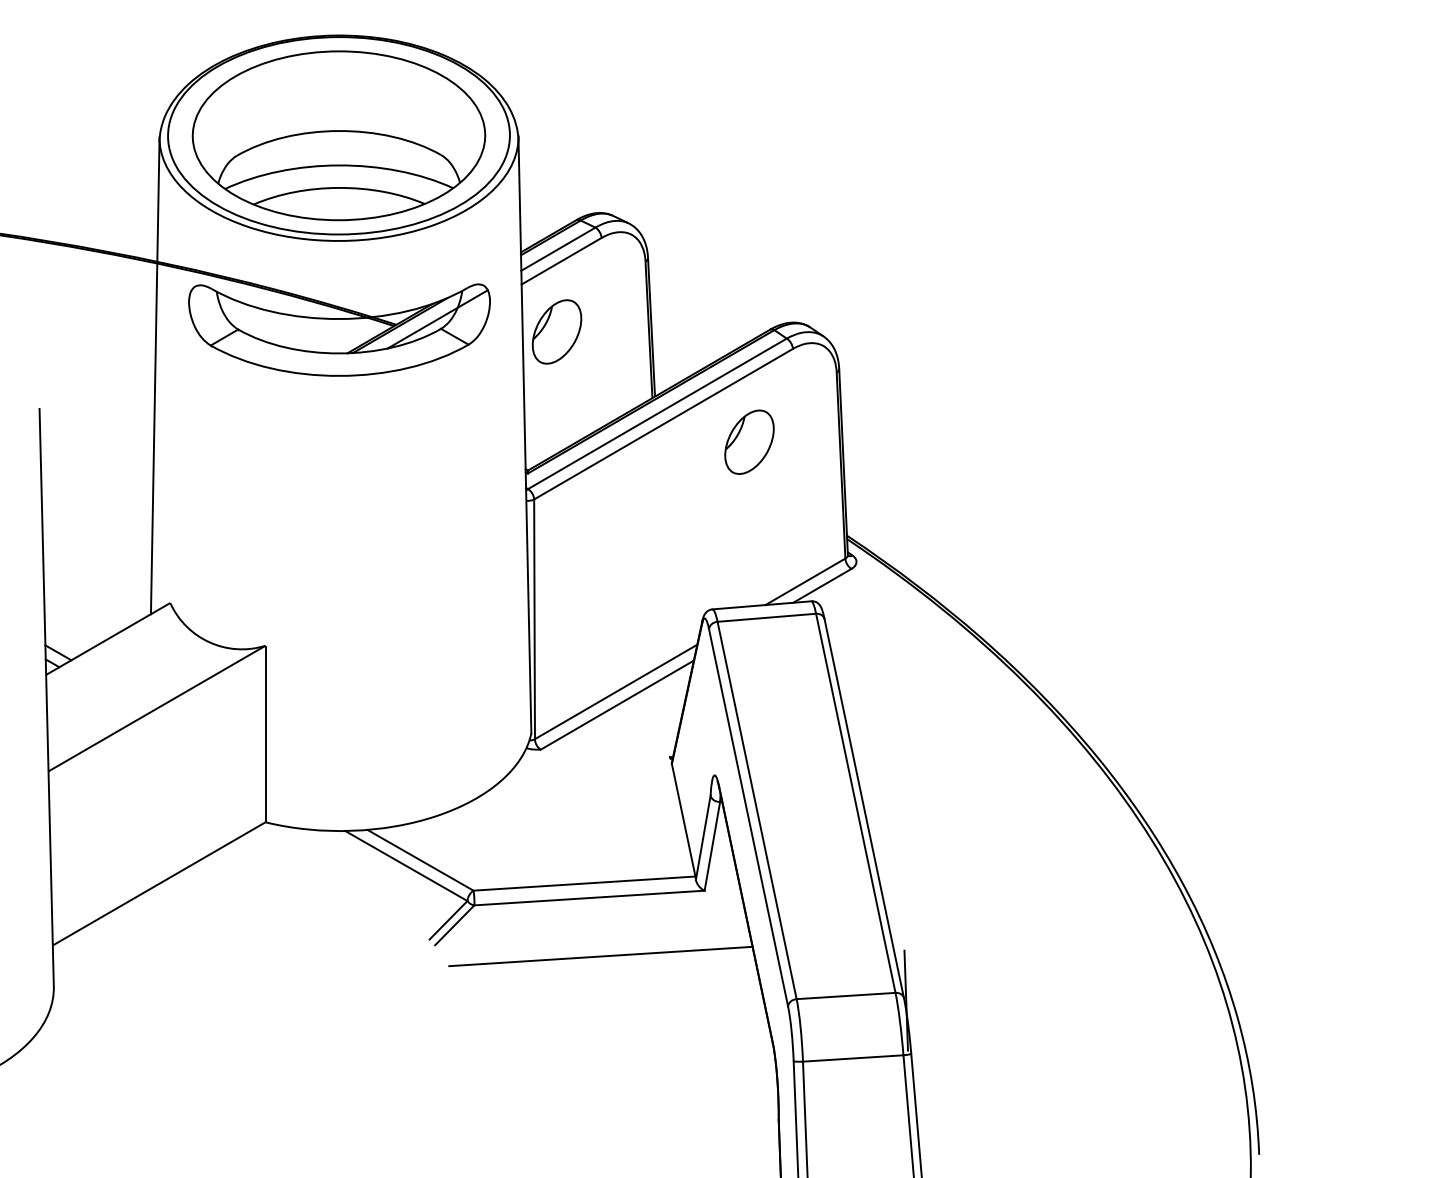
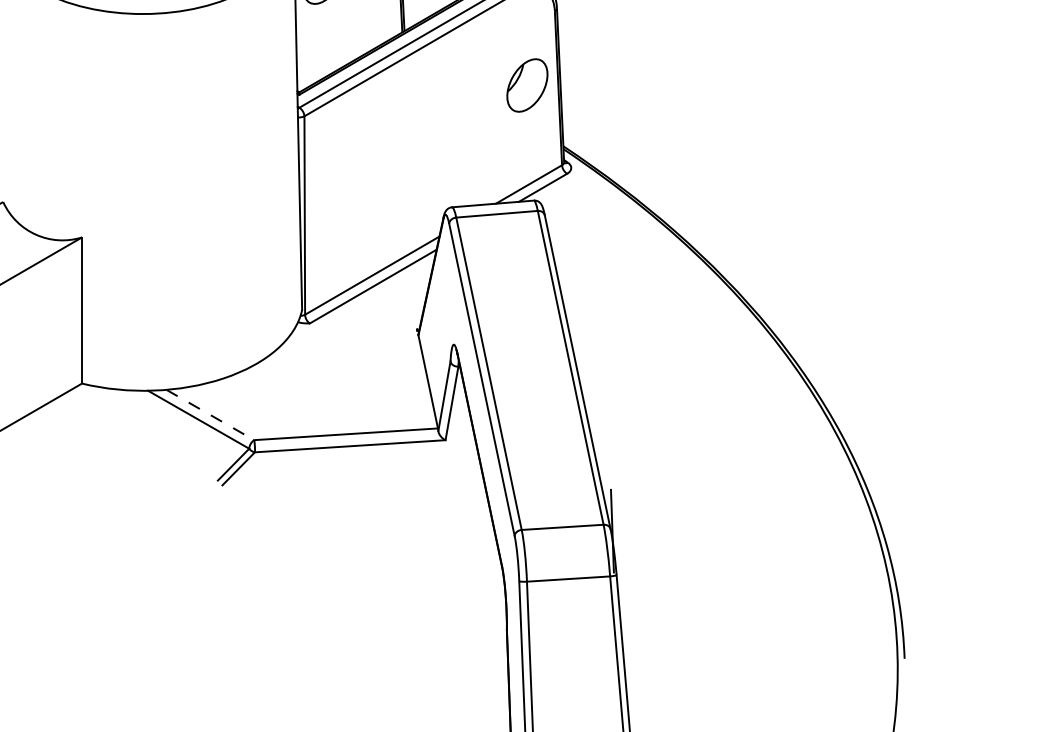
part: (749, 441) -> (527, 84), moved
line: (420, 860) -> (210, 415), solid -> dashed
line: (600, 956) -> (359, 494), removed

